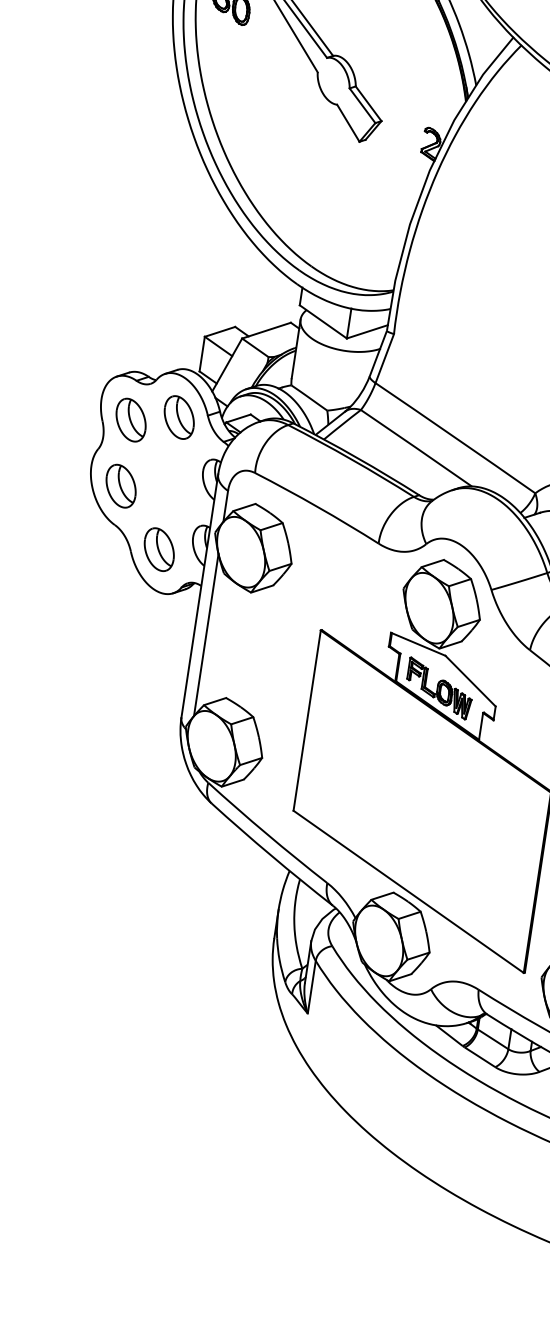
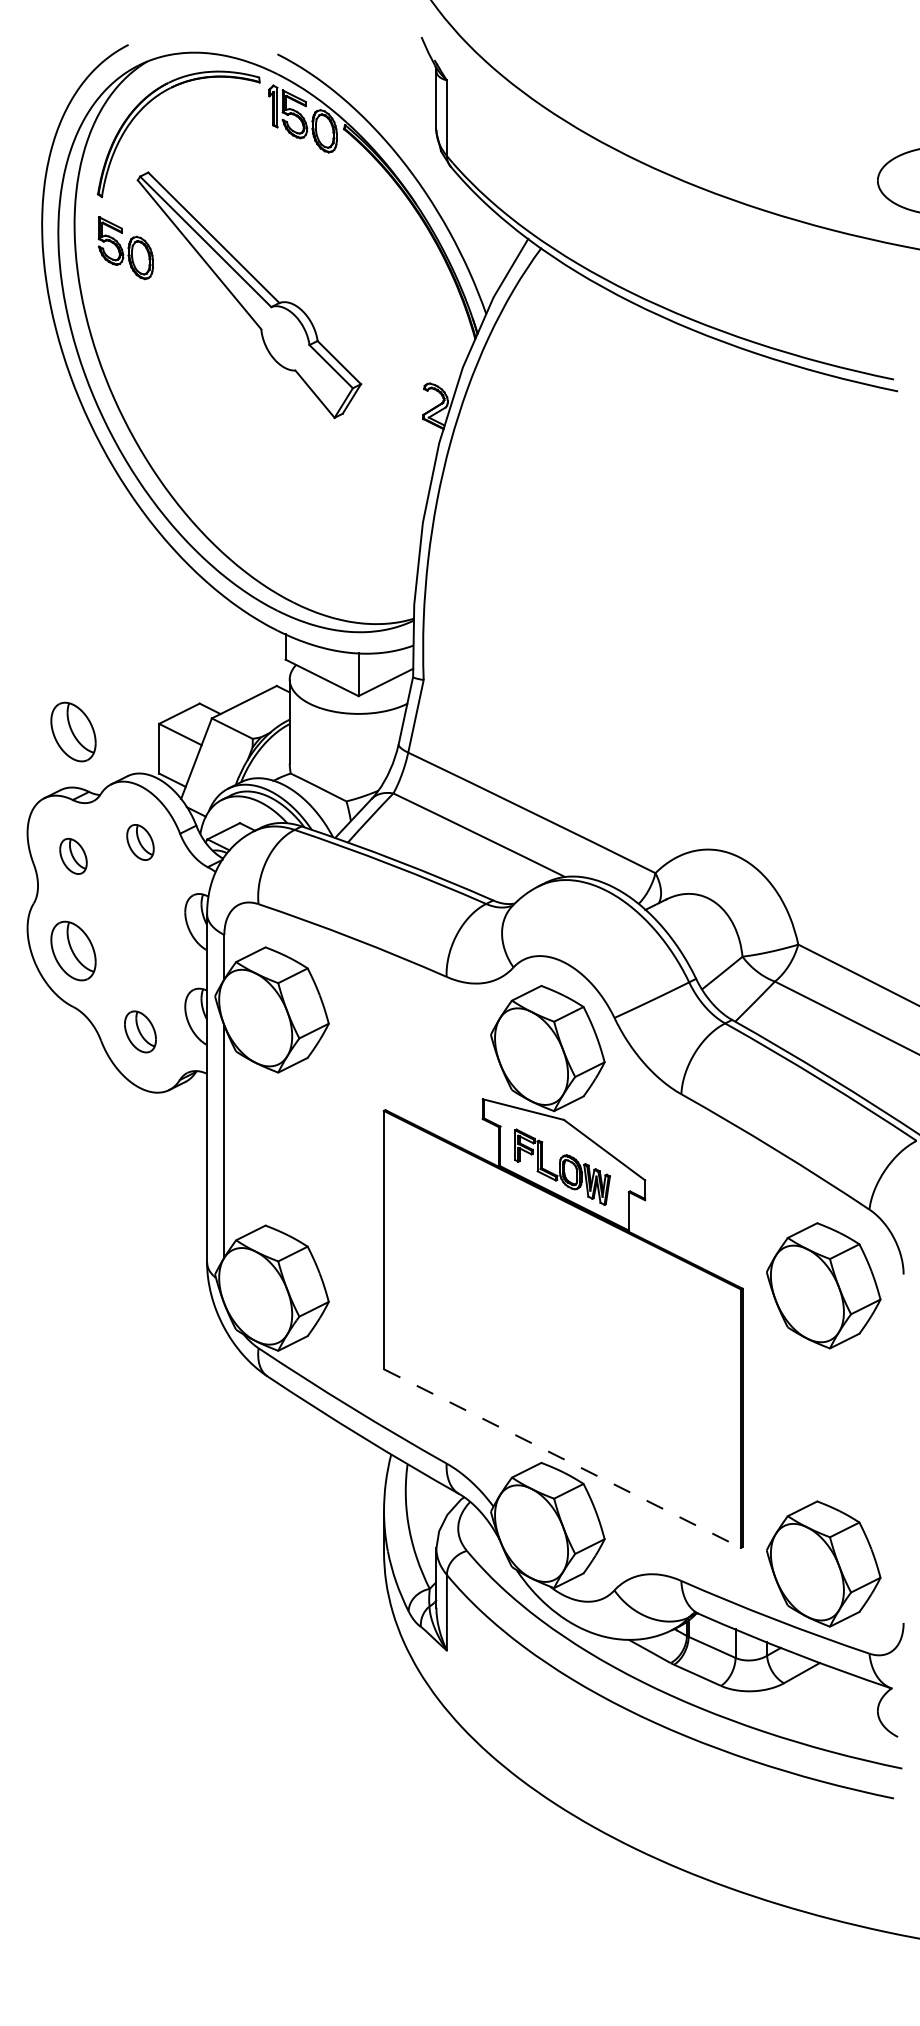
part: (144, 333) -> (73, 731), added
part: (179, 417) -> (140, 842), size x0.6
part: (131, 420) -> (73, 856), size x0.6
part: (159, 549) -> (140, 1031), size x0.7
line: (408, 891) -> (562, 1458), solid -> dashed

